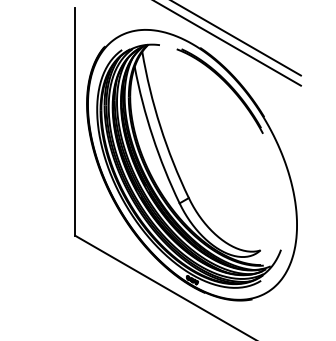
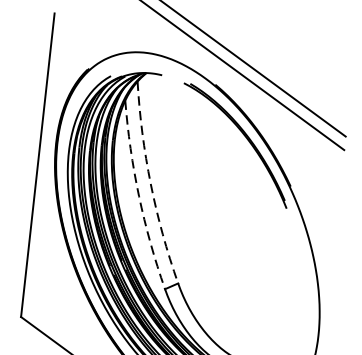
arc: (160, 126) -> (150, 183), solid -> dashed
arc: (152, 136) -> (138, 196), solid -> dashed

